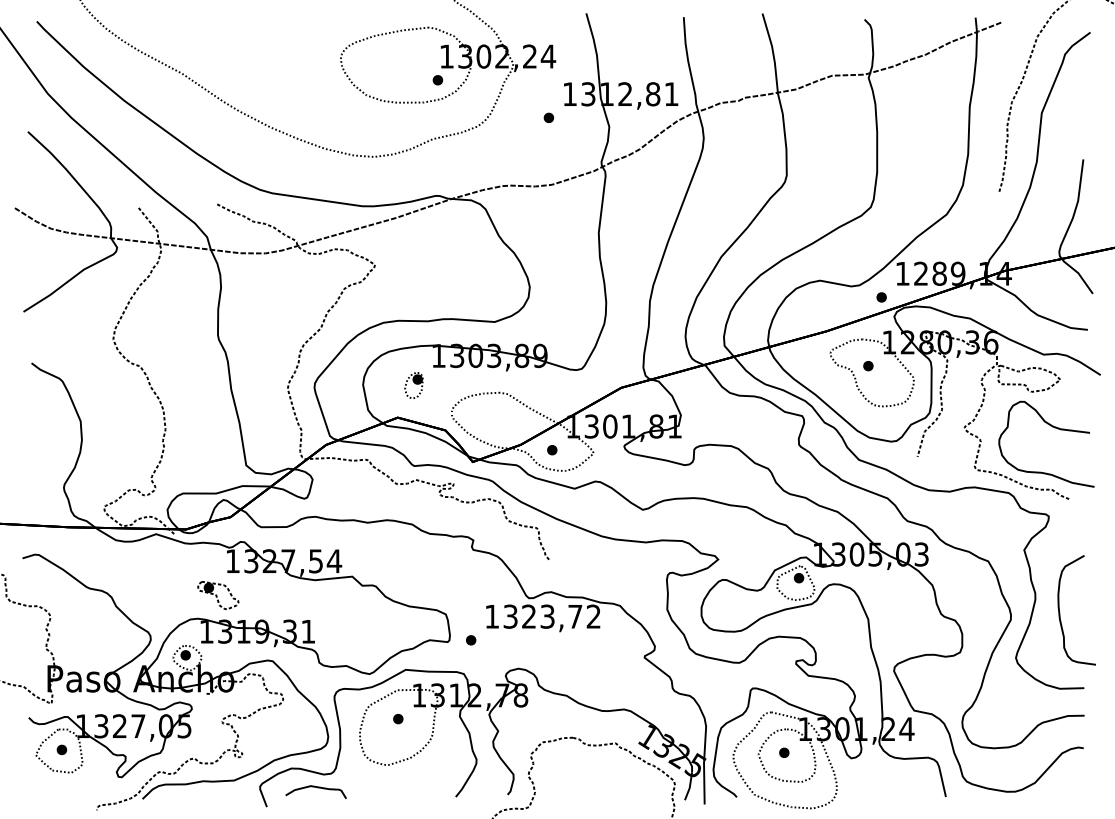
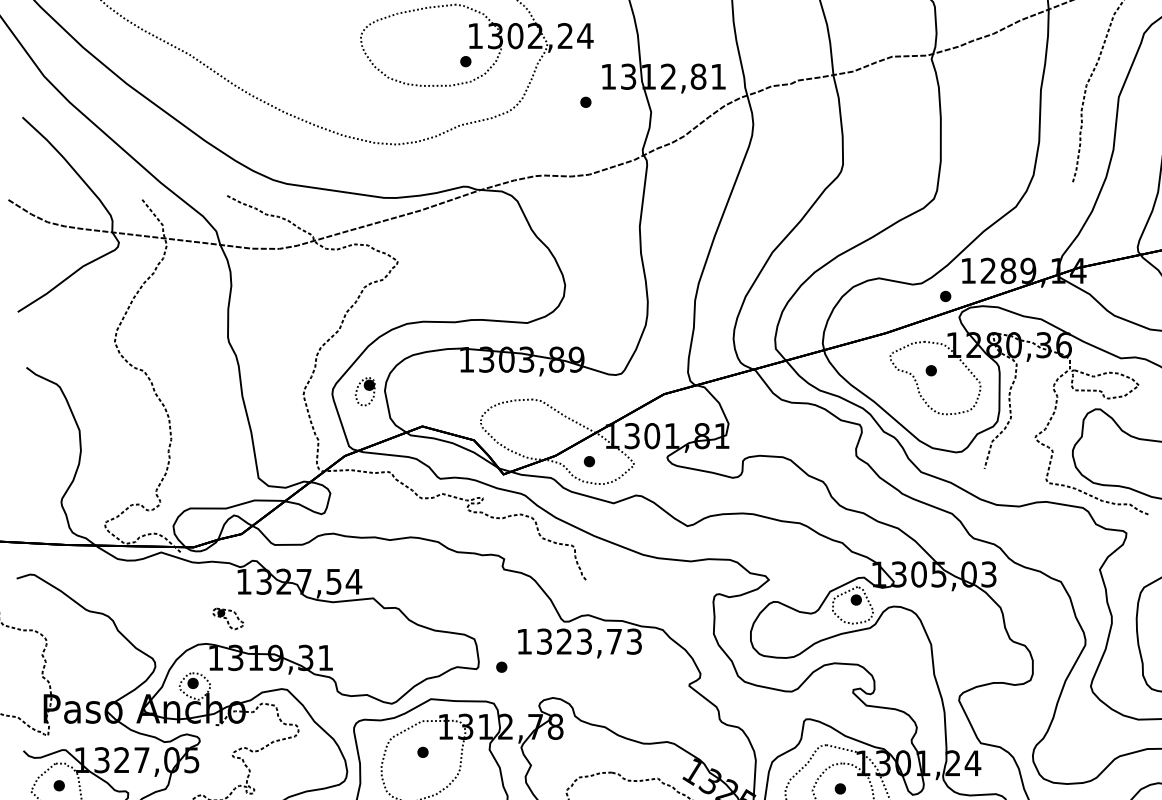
part: (413, 385) -> (364, 391), moved
part: (218, 595) -> (228, 618), size x0.7
text: (593, 616) -> (634, 641), 1323,72 -> 1323,73

